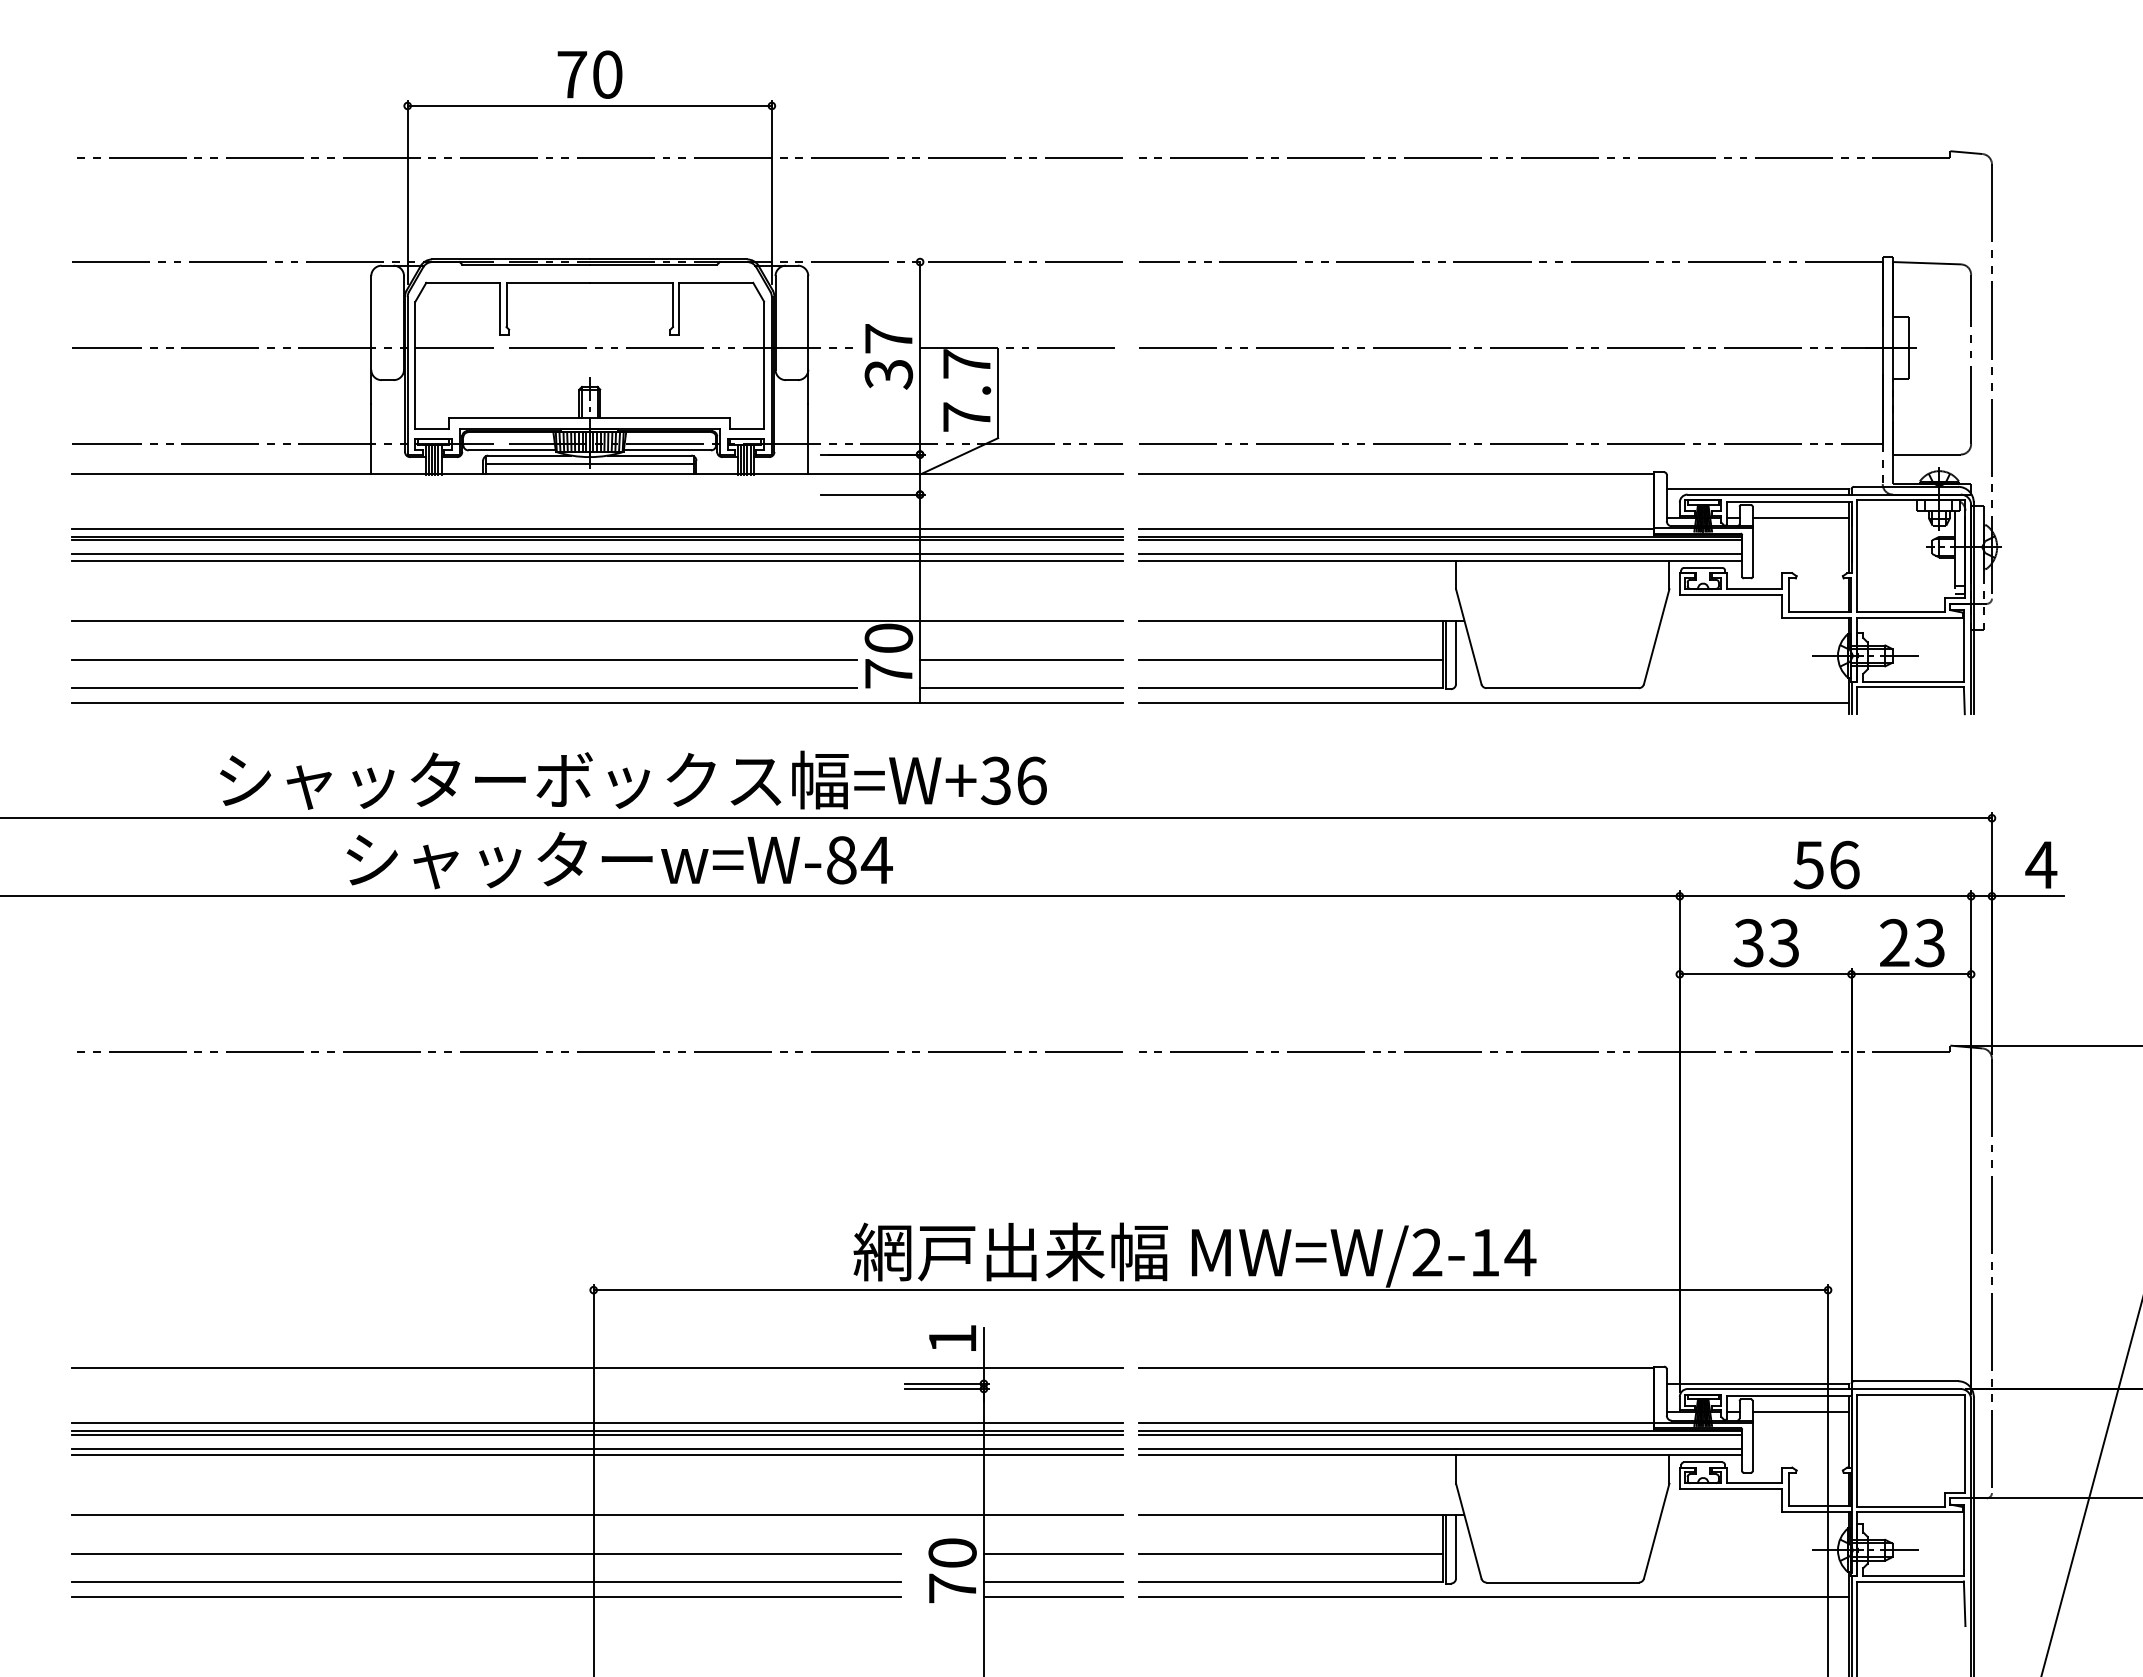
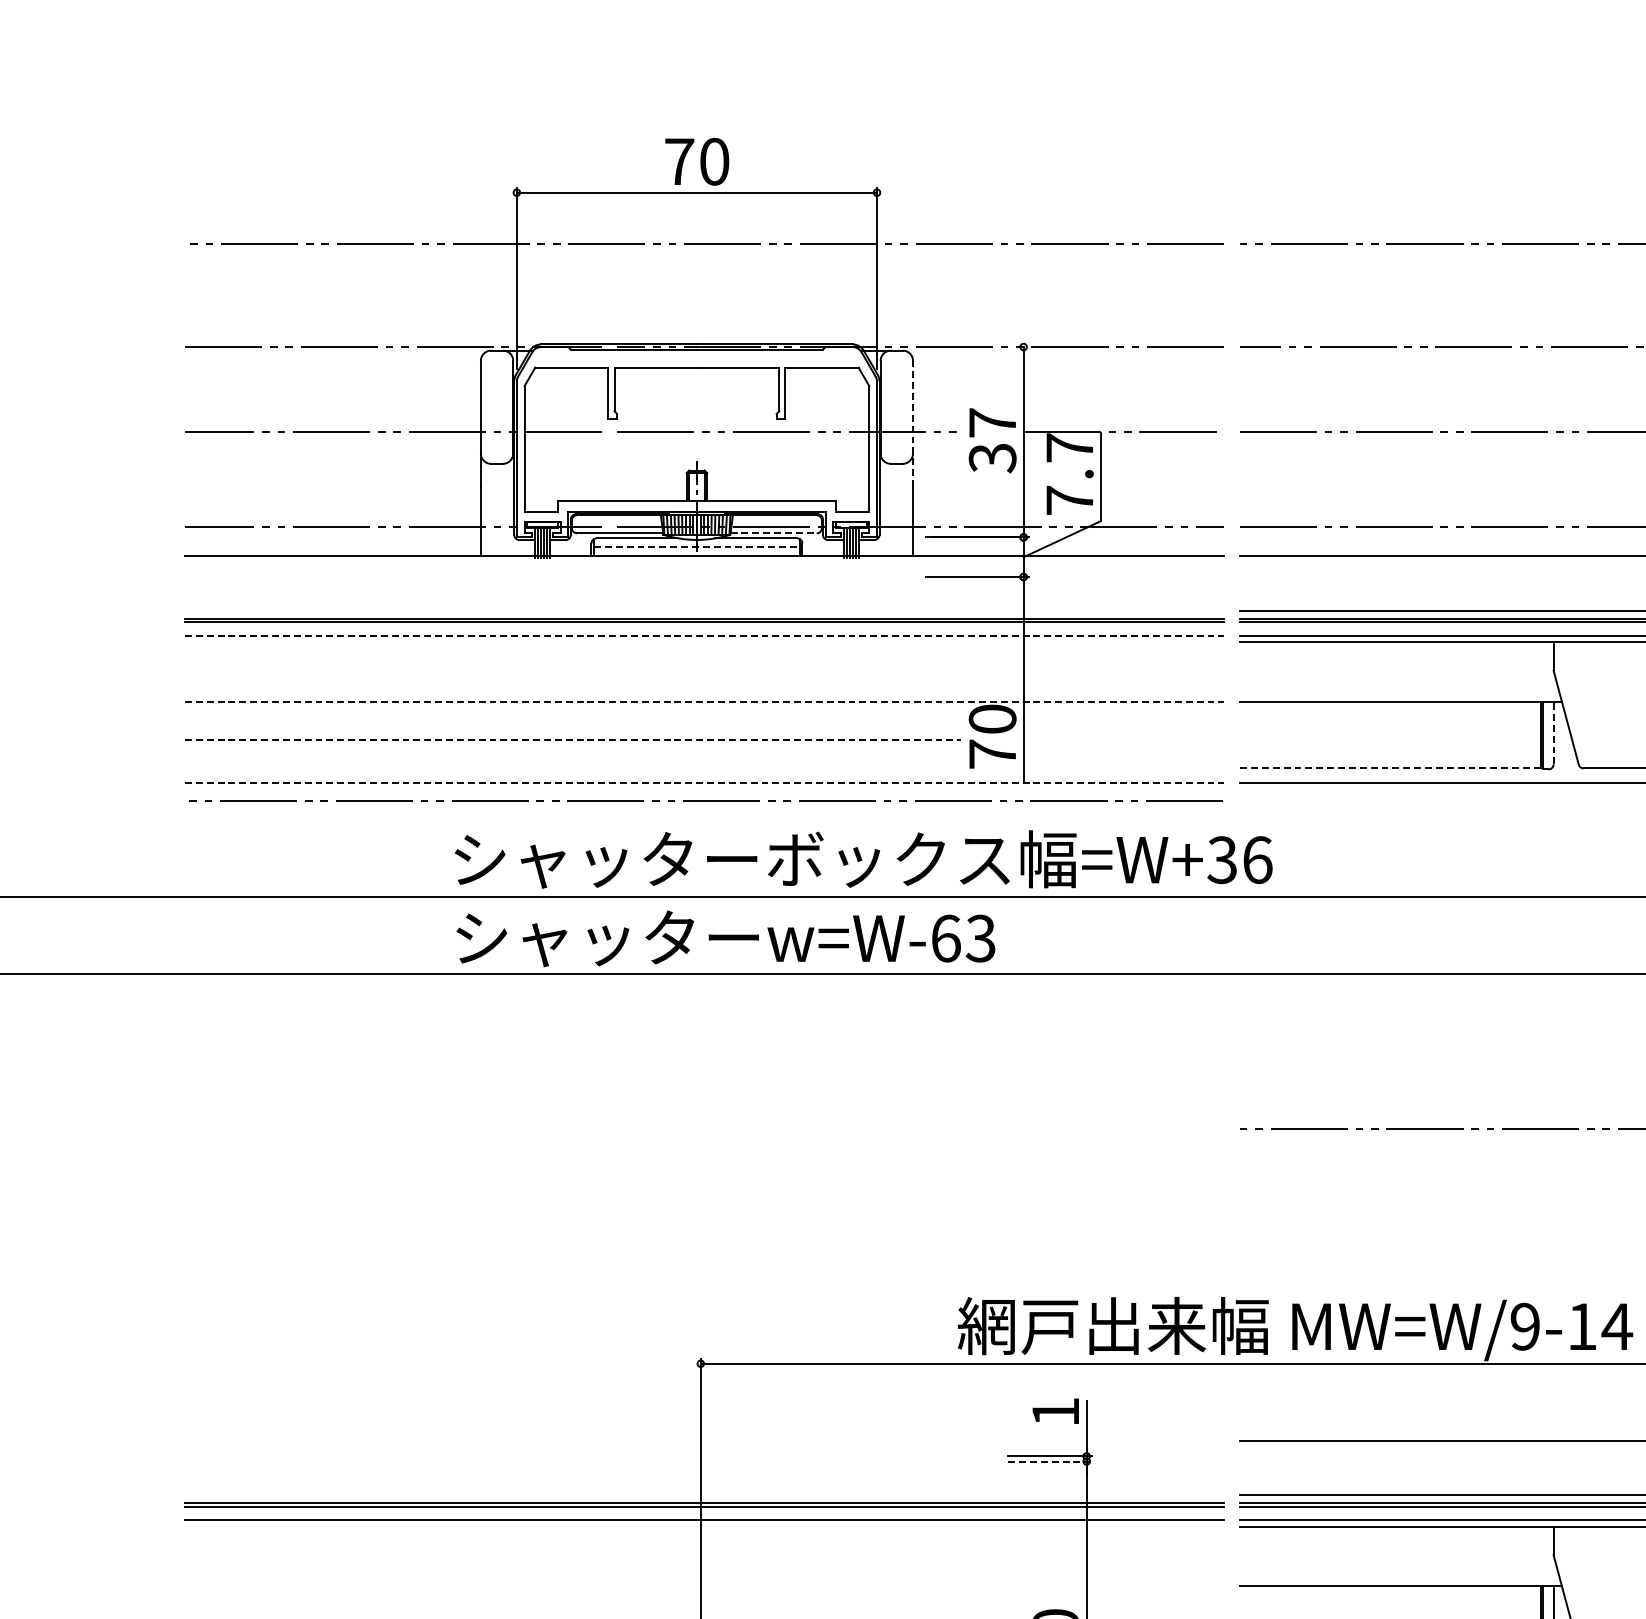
line: (808, 339) -> (913, 423), solid -> dashed
line: (667, 450) -> (773, 533), solid -> dashed
line: (590, 464) -> (697, 547), solid -> dashed
line: (597, 528) -> (704, 610), removed
line: (598, 554) -> (705, 636), solid -> dashed
line: (597, 560) -> (704, 642), removed
line: (598, 620) -> (705, 701), solid -> dashed
line: (1456, 652) -> (1554, 733), solid -> dashed
line: (464, 659) -> (573, 740), solid -> dashed
line: (1021, 659) -> (1123, 740), removed
line: (1290, 659) -> (1389, 740), removed
line: (464, 687) -> (573, 767), removed
line: (1021, 687) -> (1123, 767), removed
line: (1290, 687) -> (1389, 767), solid -> dashed
line: (598, 702) -> (705, 782), solid -> dashed
text: (633, 779) -> (863, 858), moved
text: (859, 860) -> (963, 938), w=W-84 -> w=W-63
line: (599, 1051) -> (705, 800), moved
text: (1427, 1252) -> (1525, 1326), MW=W/2-14 -> MW=W/9-14
line: (597, 1368) -> (704, 1441), removed
line: (947, 1389) -> (1050, 1461), solid -> dashed
line: (597, 1423) -> (704, 1495), removed
line: (597, 1455) -> (704, 1527), removed
line: (597, 1514) -> (704, 1585), removed

